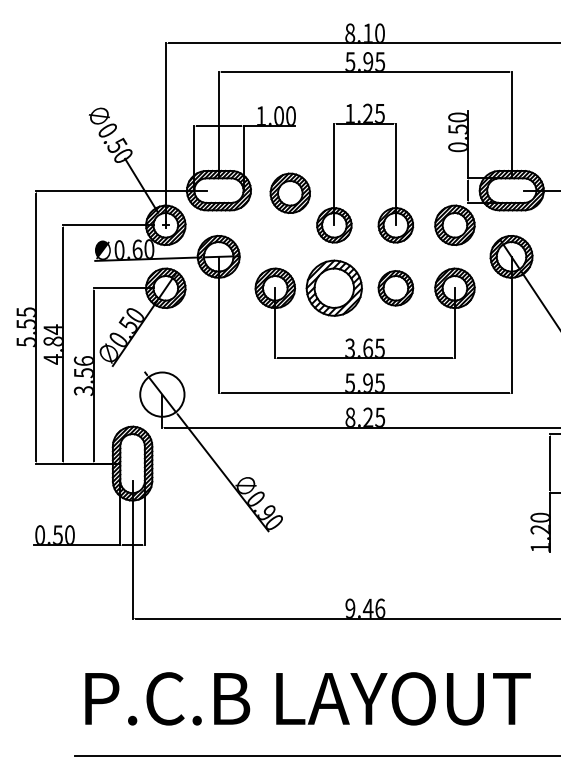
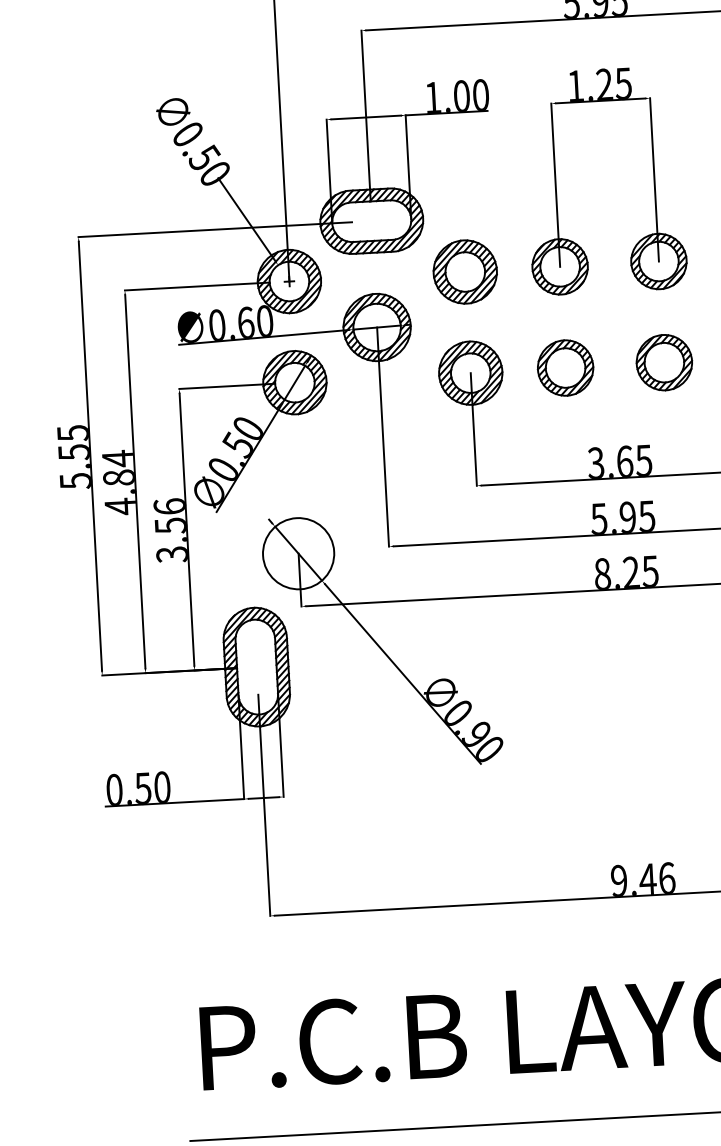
part: (289, 192) -> (463, 270), moved
part: (334, 288) -> (565, 368), size x0.62

